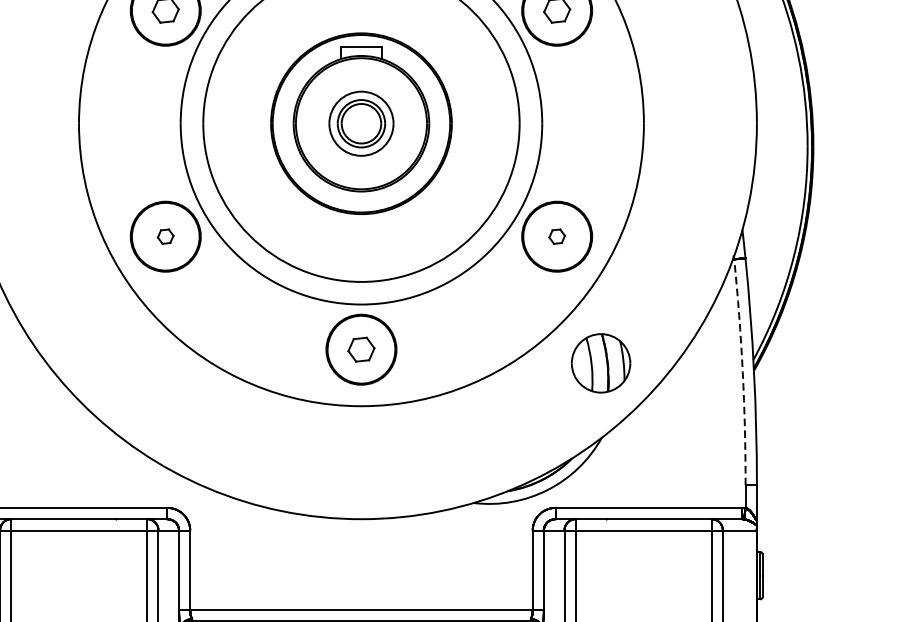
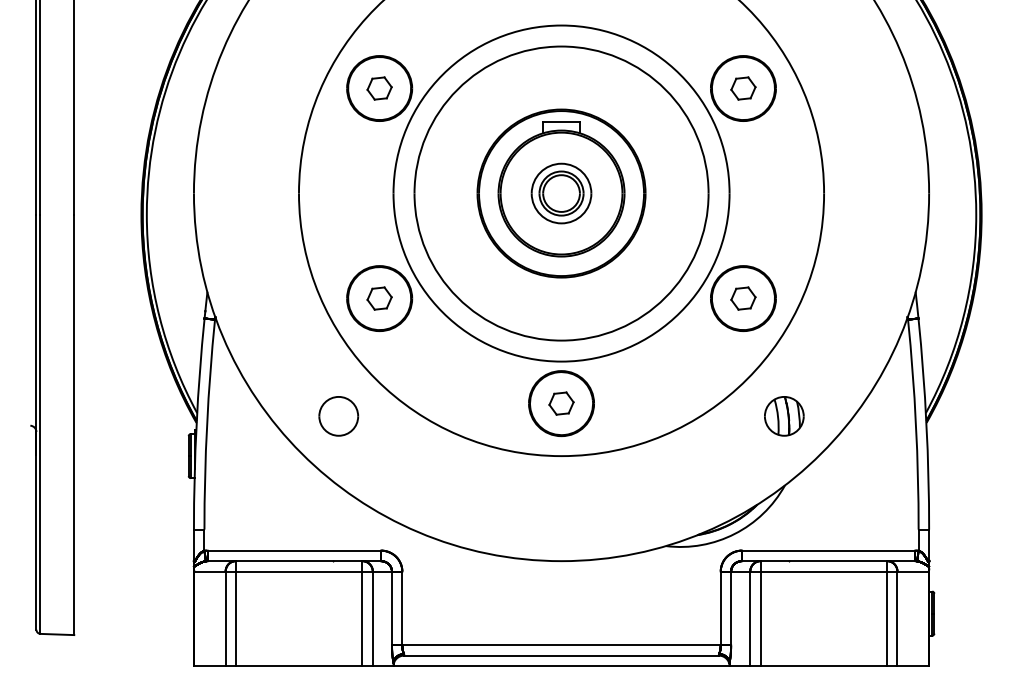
part: (165, 236) -> (379, 298), size x1.67
part: (557, 236) -> (743, 298), size x1.67
part: (121, 363) -> (338, 416), added
part: (601, 363) -> (784, 416), size x0.71
arc: (742, 372) -> (915, 424), dashed -> solid

